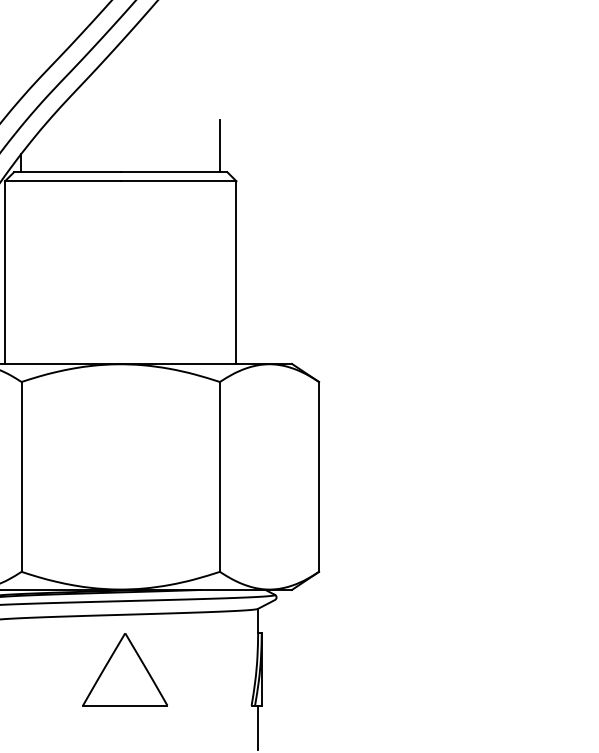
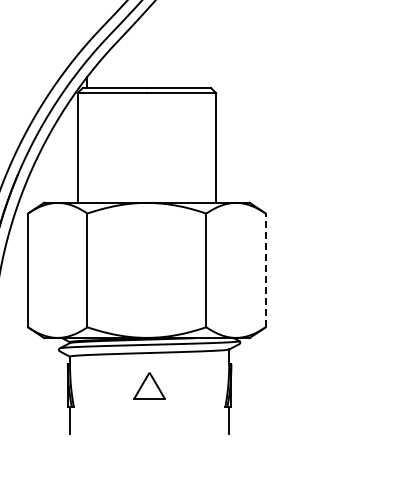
line: (220, 144) -> (206, 71), removed
line: (318, 477) -> (265, 270), solid -> dashed
part: (125, 668) -> (149, 385), size x0.6

